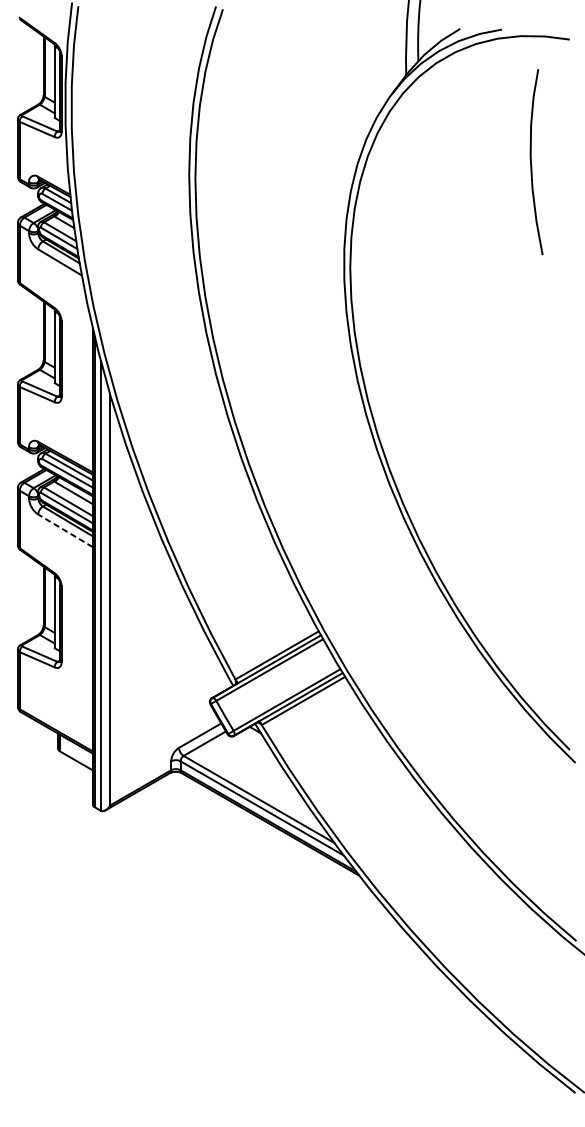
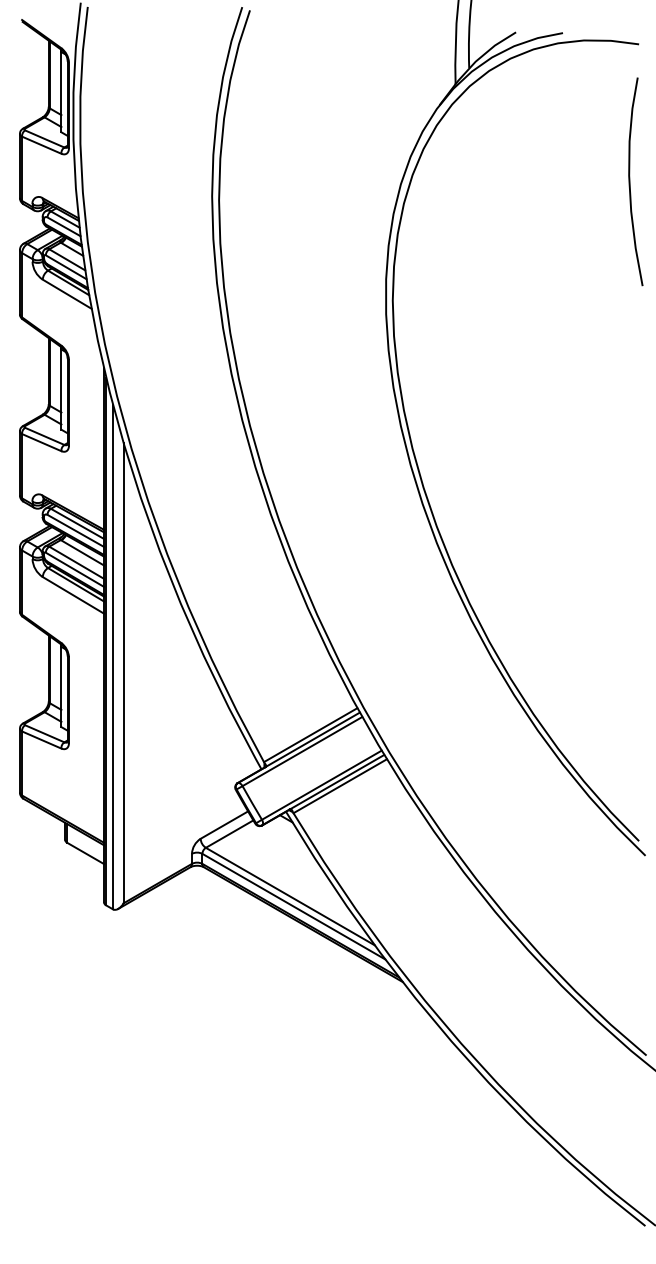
curve: (531, 161) -> (630, 181), moved
line: (65, 530) -> (73, 595), dashed -> solid

